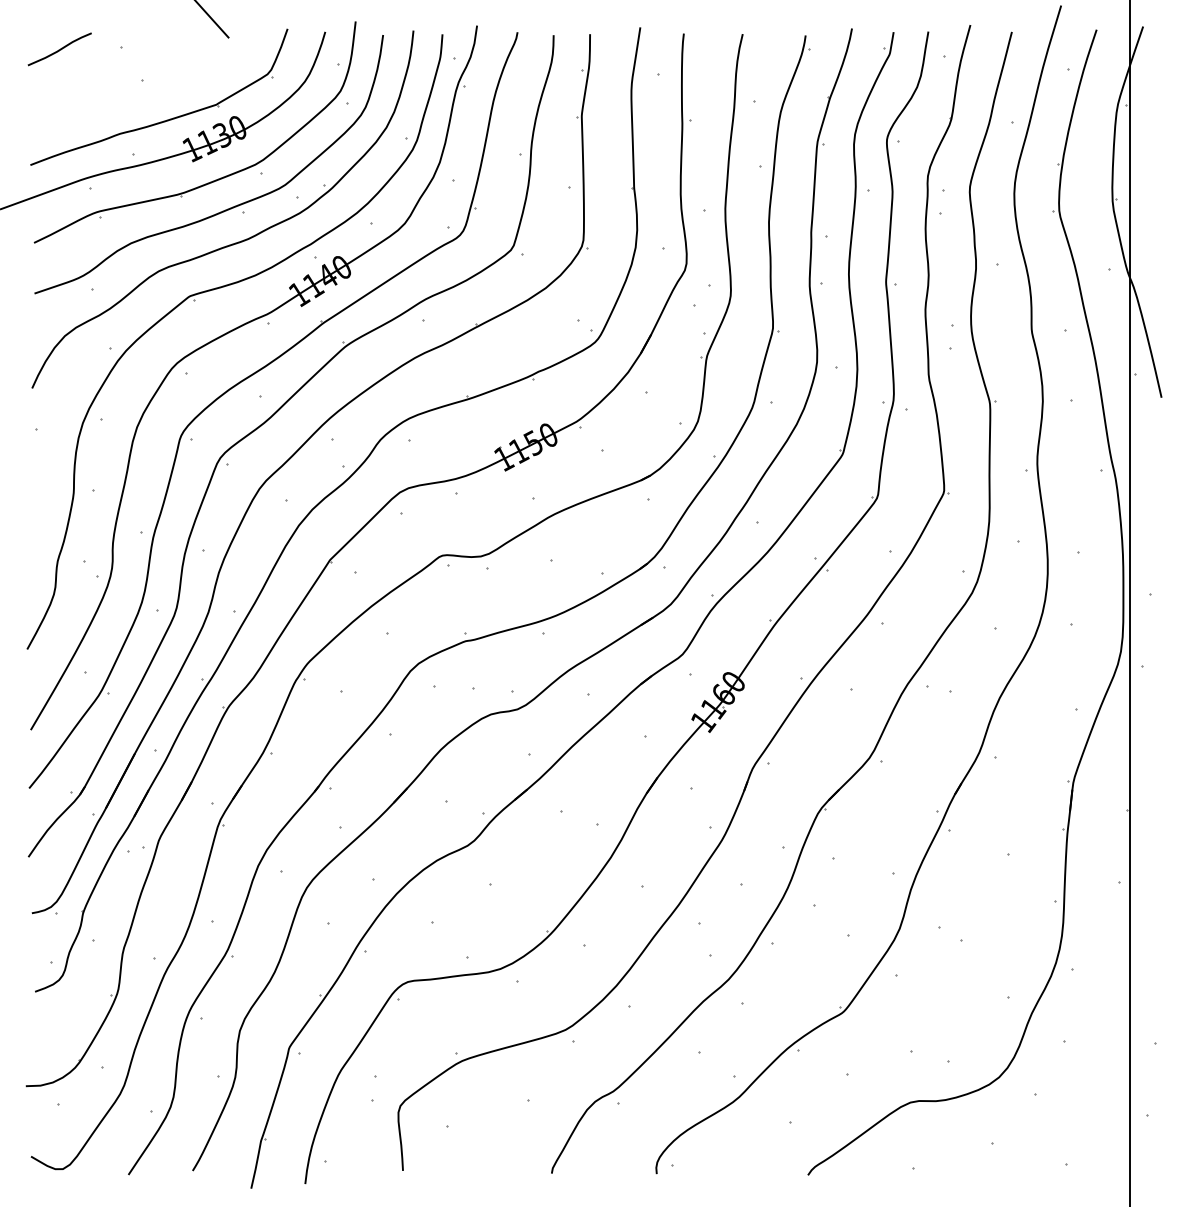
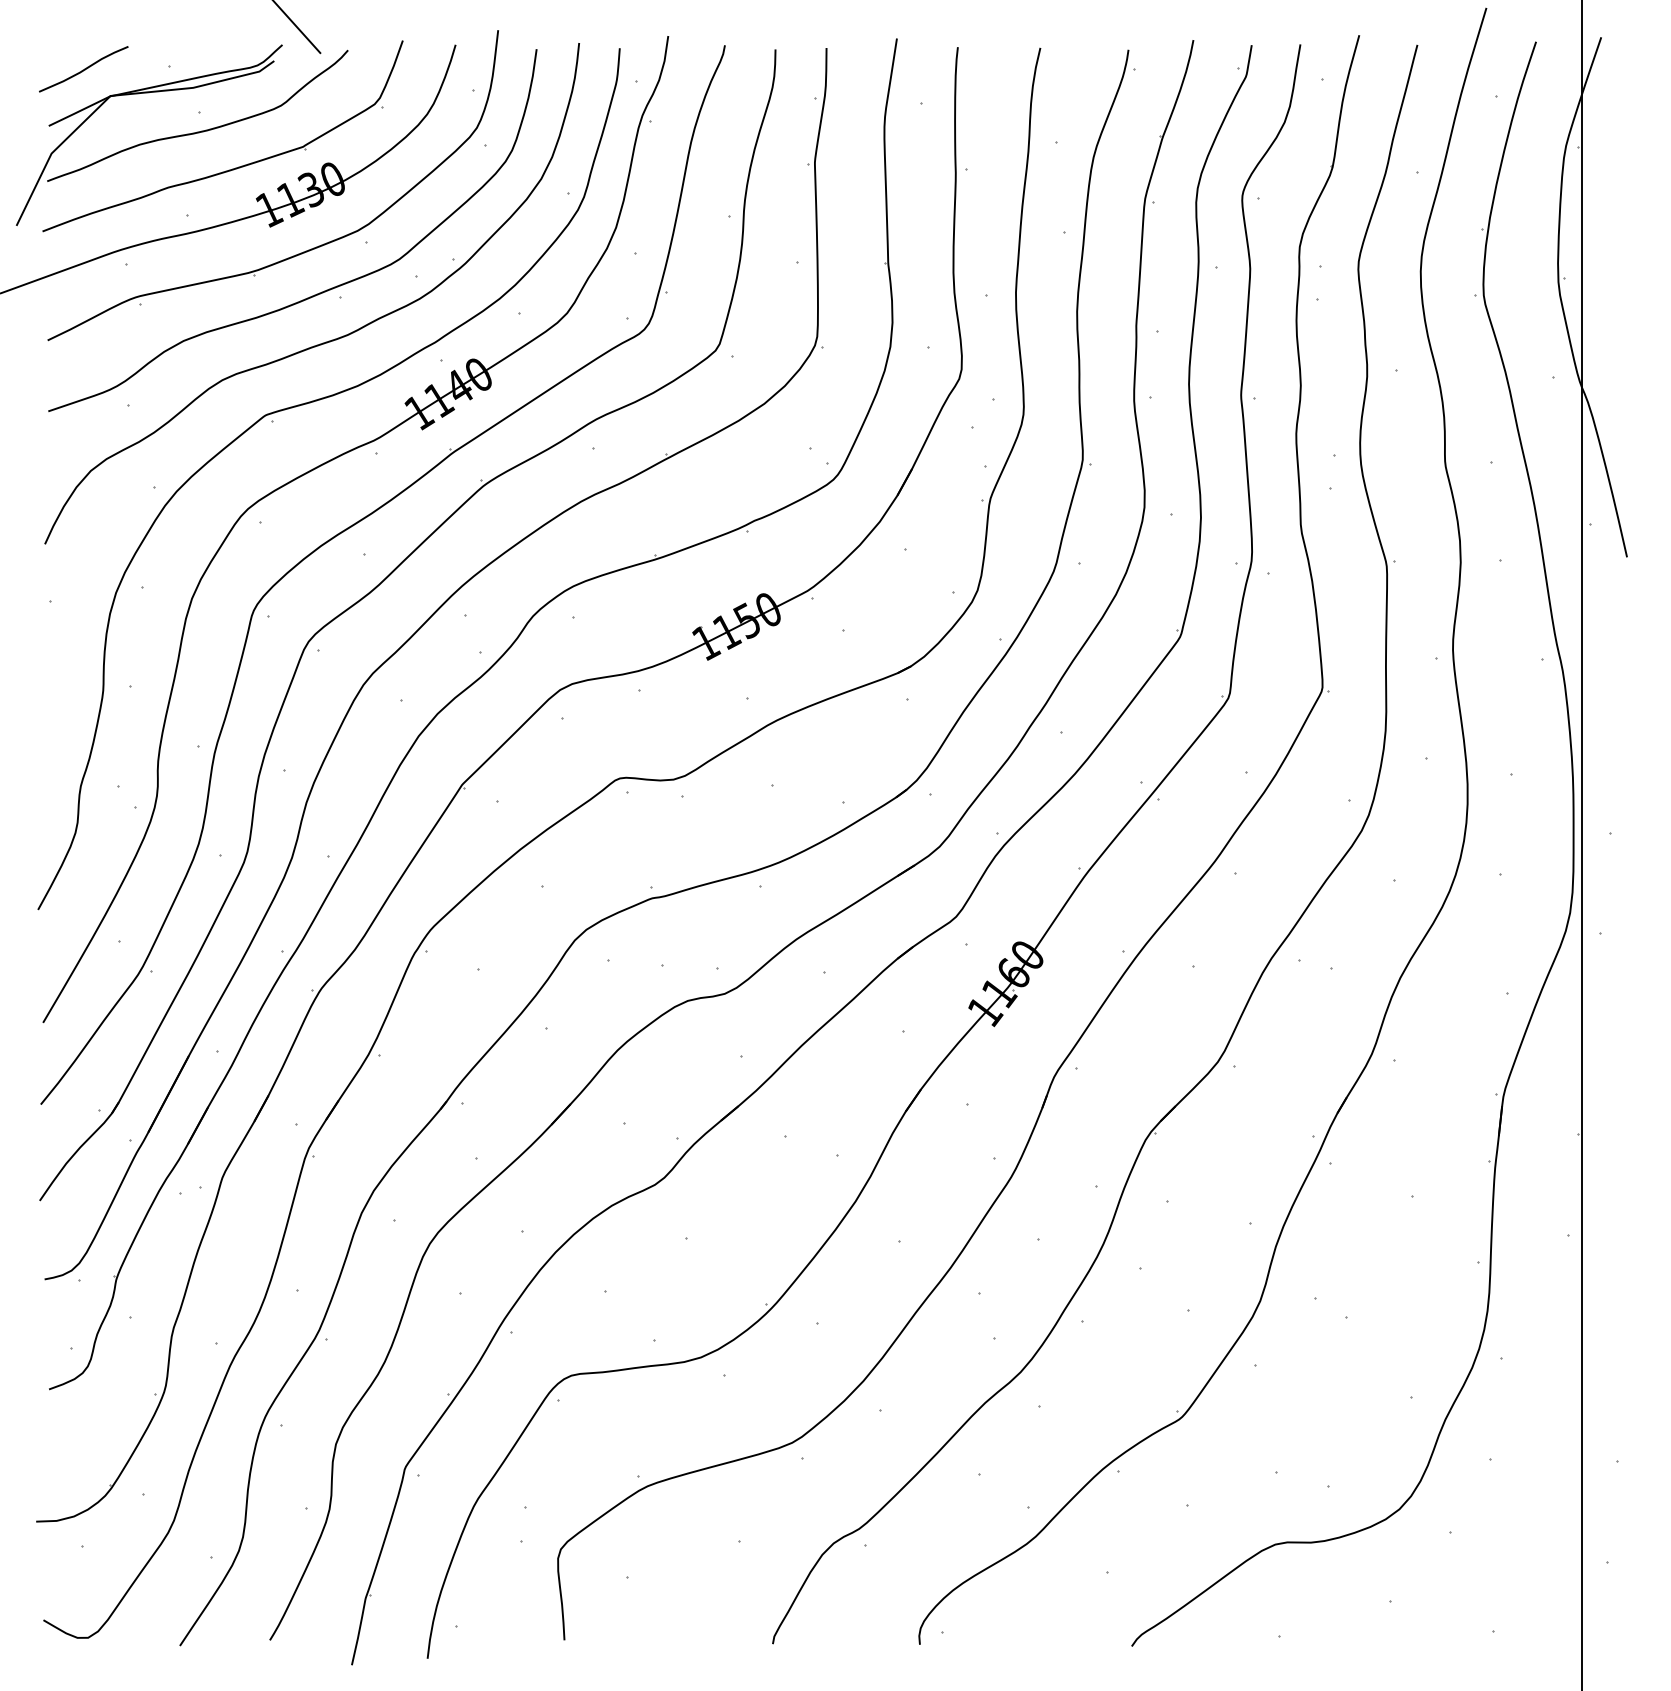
part: (130, 95) -> (182, 134), added

